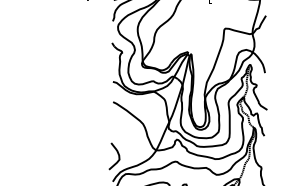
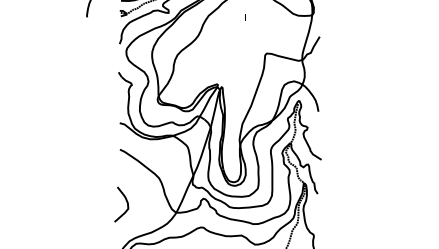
curve: (118, 154) -> (126, 202), moved

